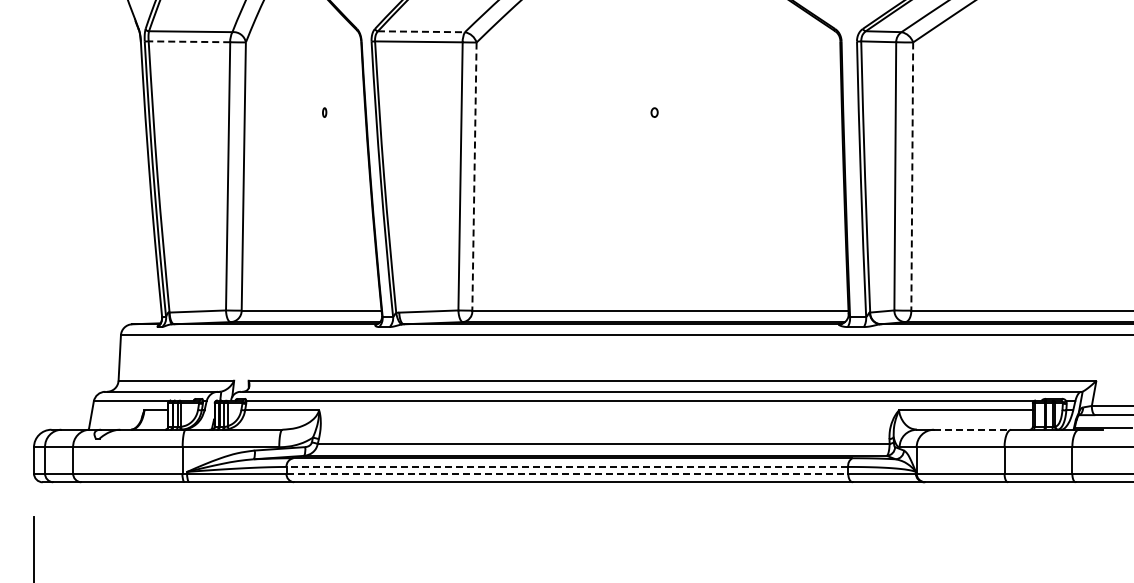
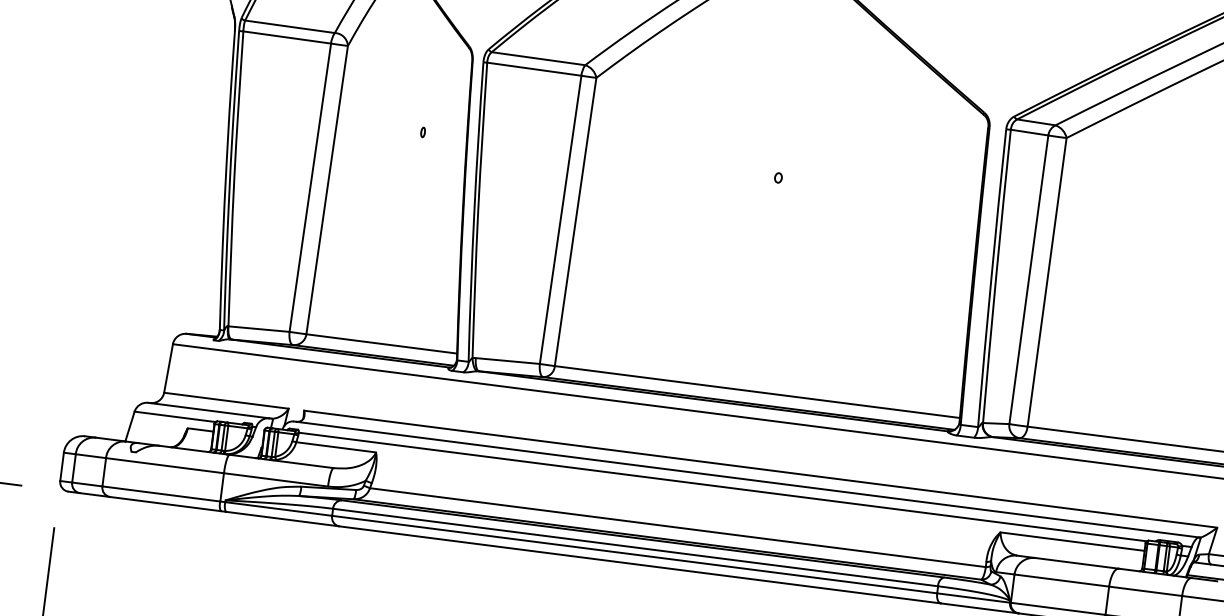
line: (421, 31) -> (538, 58), dashed -> solid
line: (189, 41) -> (287, 37), dashed -> solid
line: (474, 175) -> (575, 220), dashed -> solid
line: (912, 175) -> (1047, 281), dashed -> solid
line: (972, 429) -> (1077, 563), dashed -> solid
line: (567, 466) -> (635, 547), dashed -> solid
line: (567, 473) -> (634, 554), dashed -> solid

